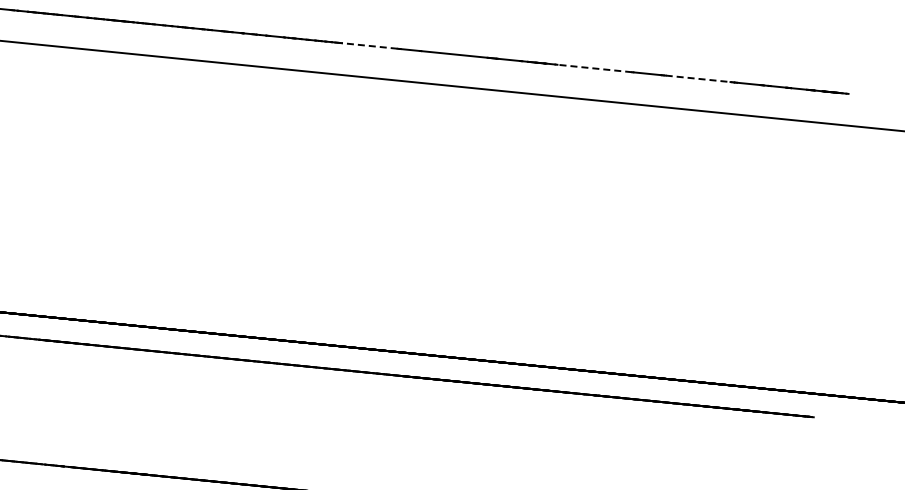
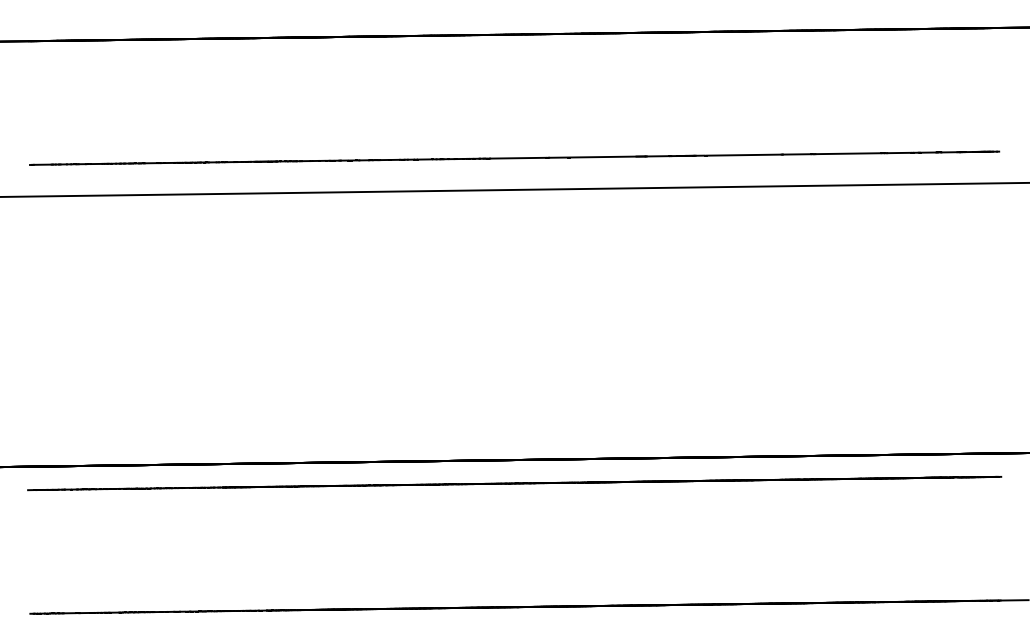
line: (370, 46) -> (518, 158), dashed -> solid
line: (595, 68) -> (744, 155), dashed -> solid
line: (697, 78) -> (847, 153), dashed -> solid

